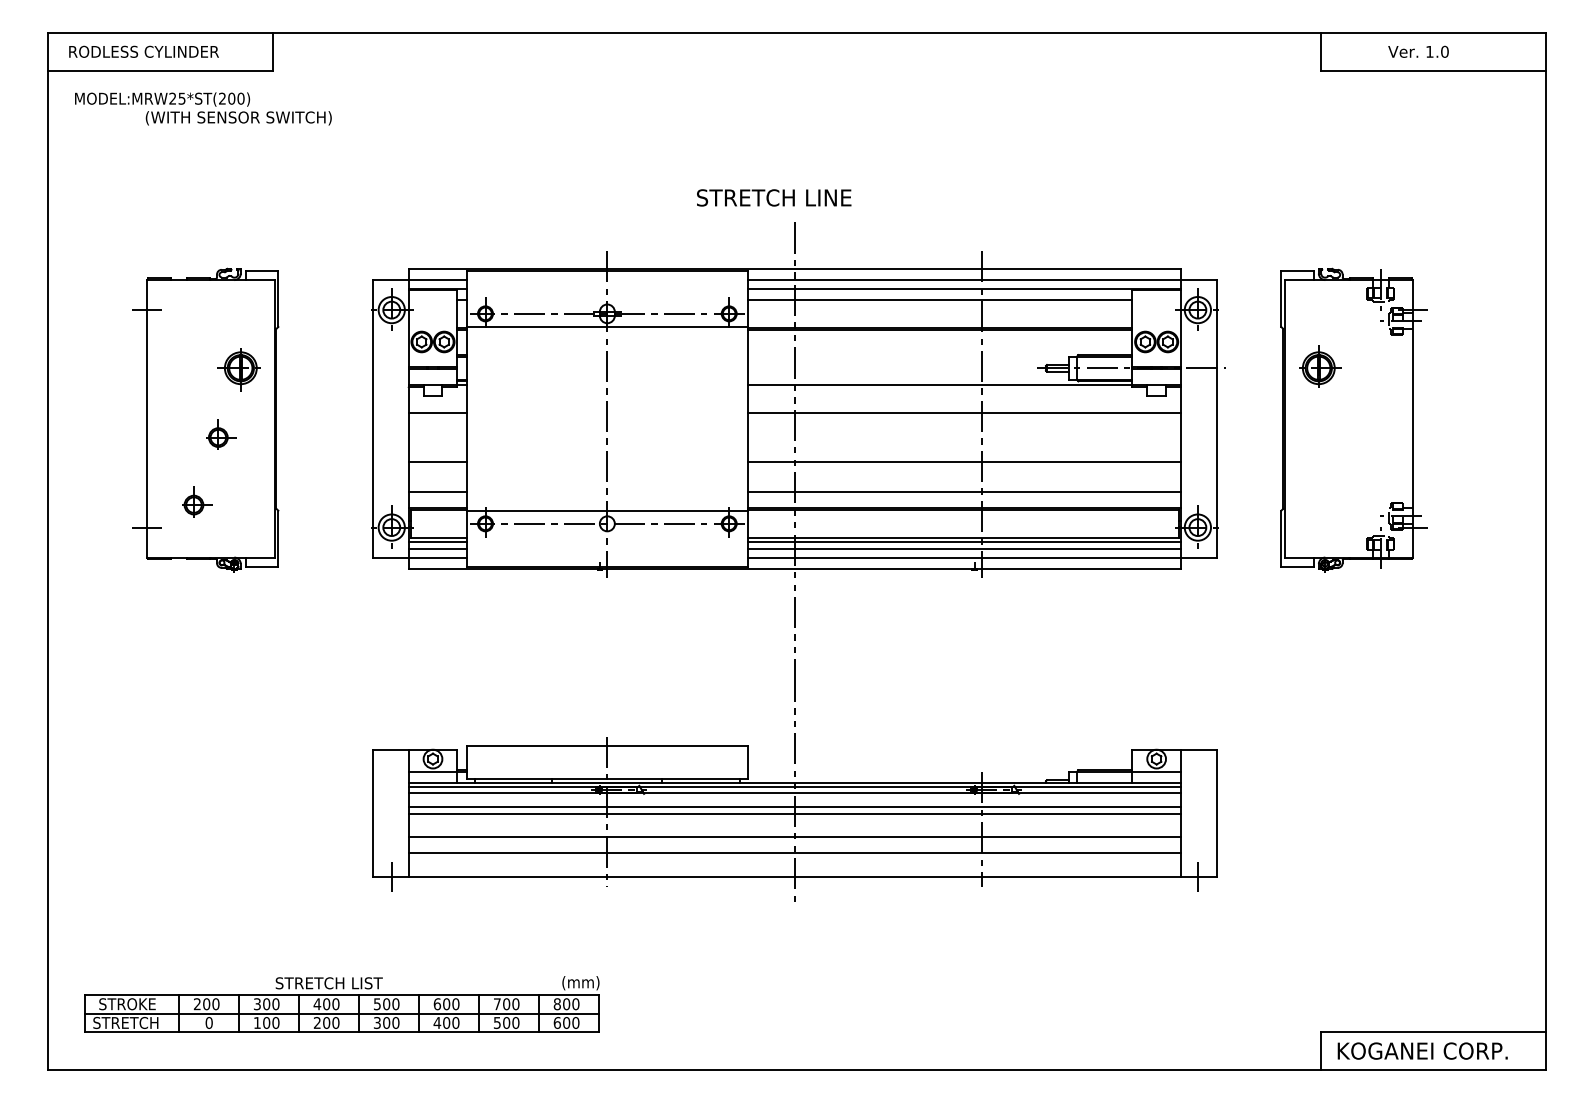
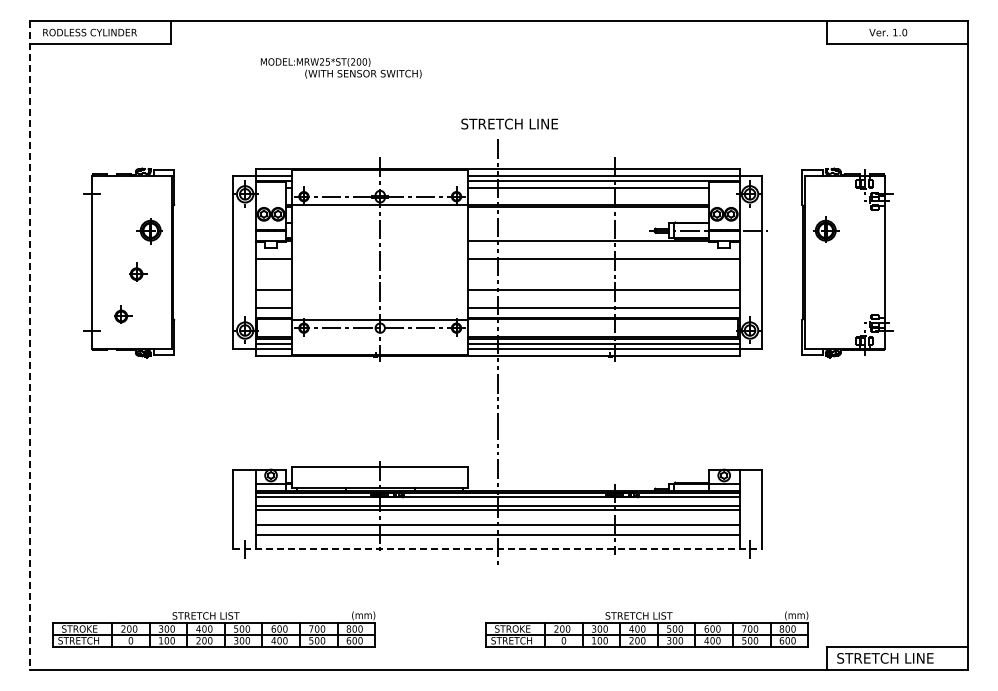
text: (202, 109) -> (340, 68), moved
text: (773, 197) -> (509, 123), moved
line: (47, 551) -> (29, 345), solid -> dashed
line: (796, 877) -> (498, 549), solid -> dashed
part: (1032, 1004) -> (646, 629), added
text: (1422, 1051) -> (890, 658), KOGANEI CORP. -> STRETCH LINE

